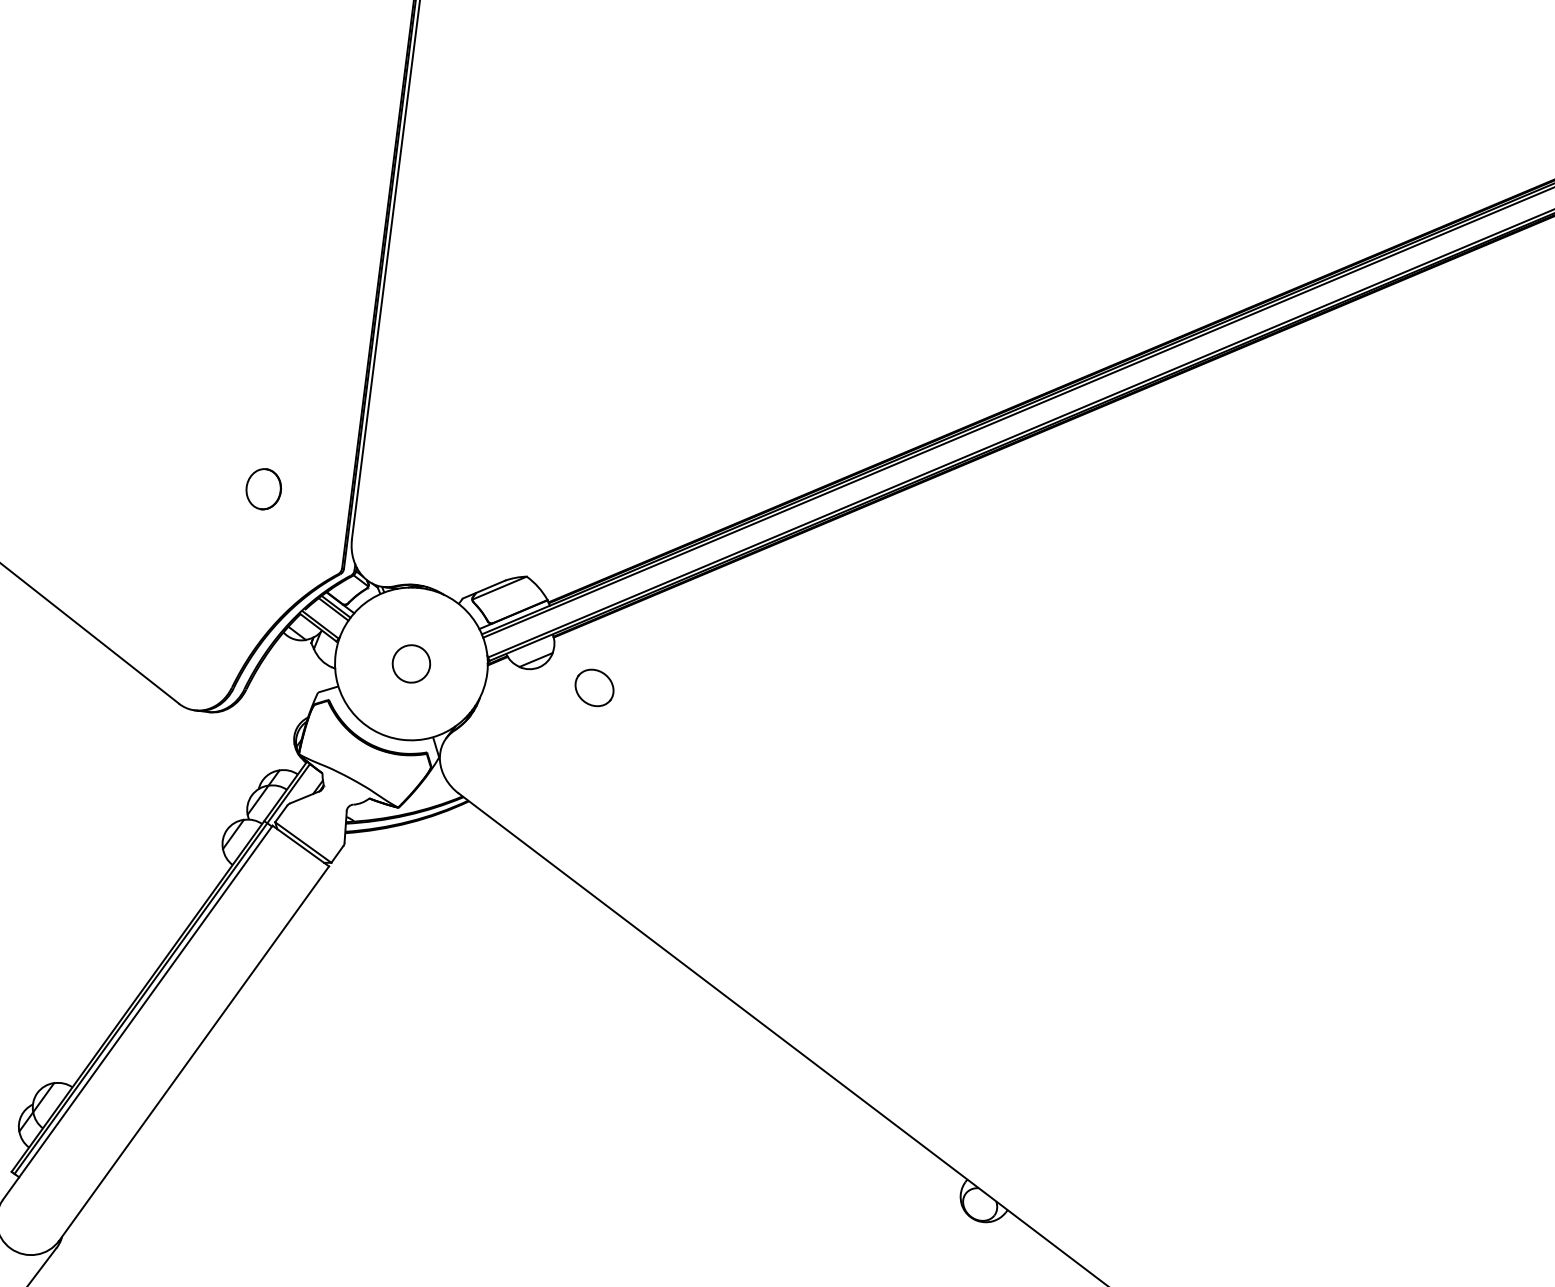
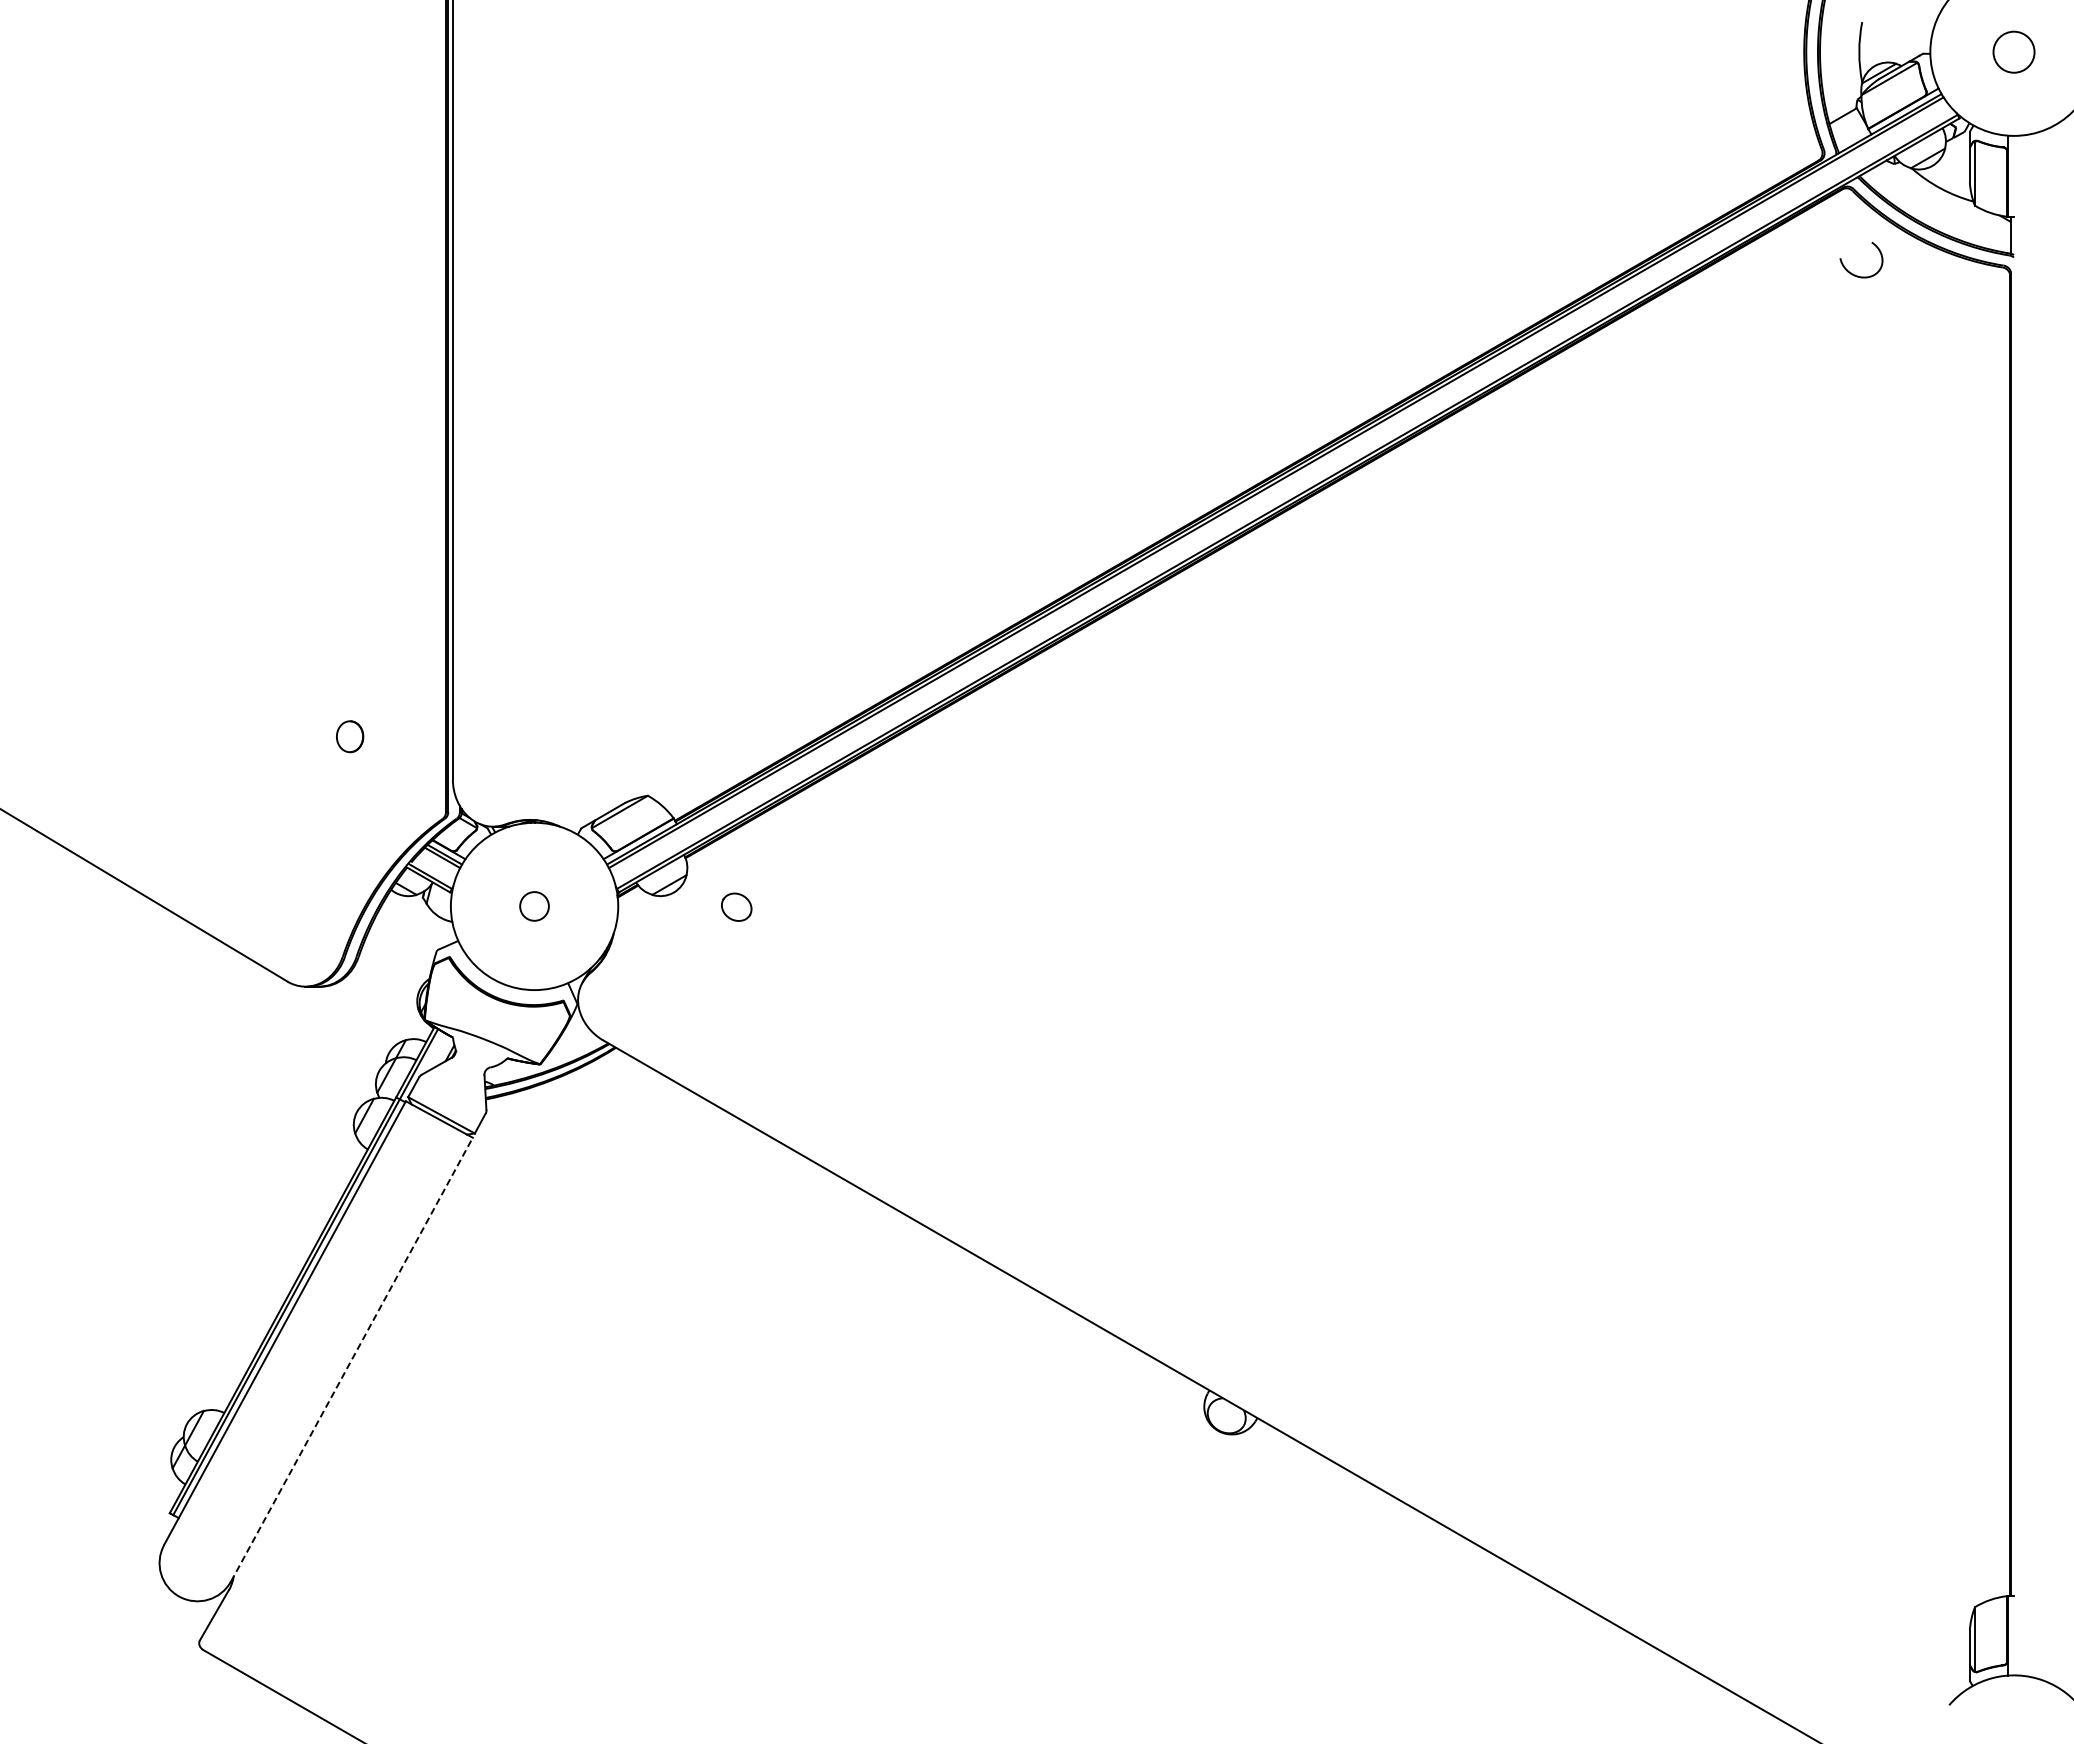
part: (263, 488) -> (349, 736), size x0.7
circle: (411, 663) -> (534, 906), size x0.7
part: (594, 687) -> (736, 906), size x0.7
line: (193, 1053) -> (351, 1359), solid -> dashed

